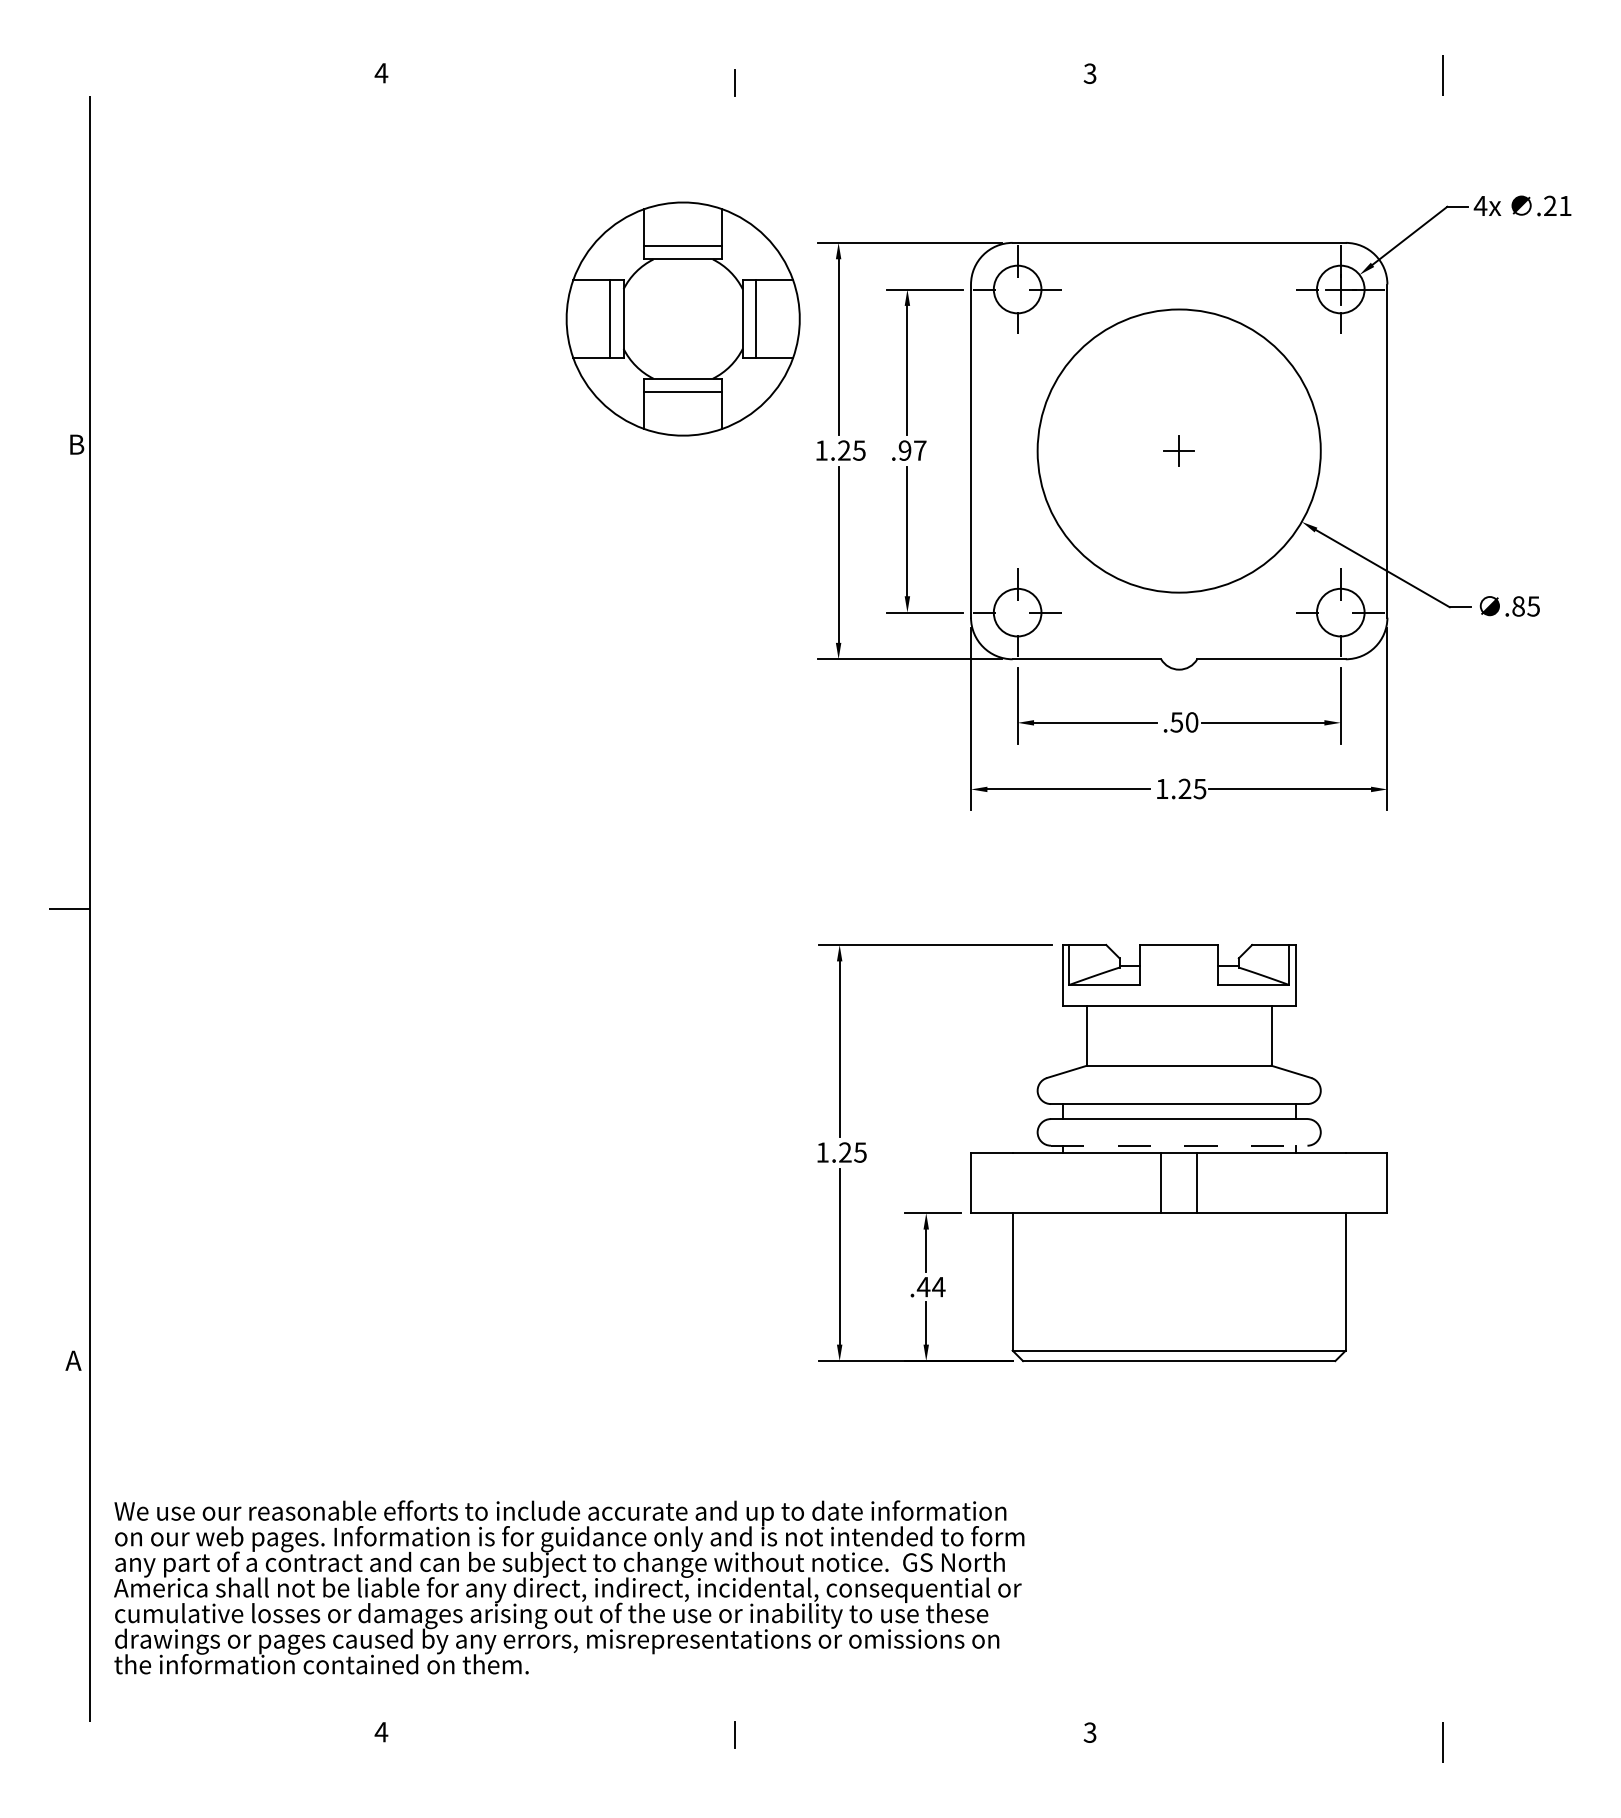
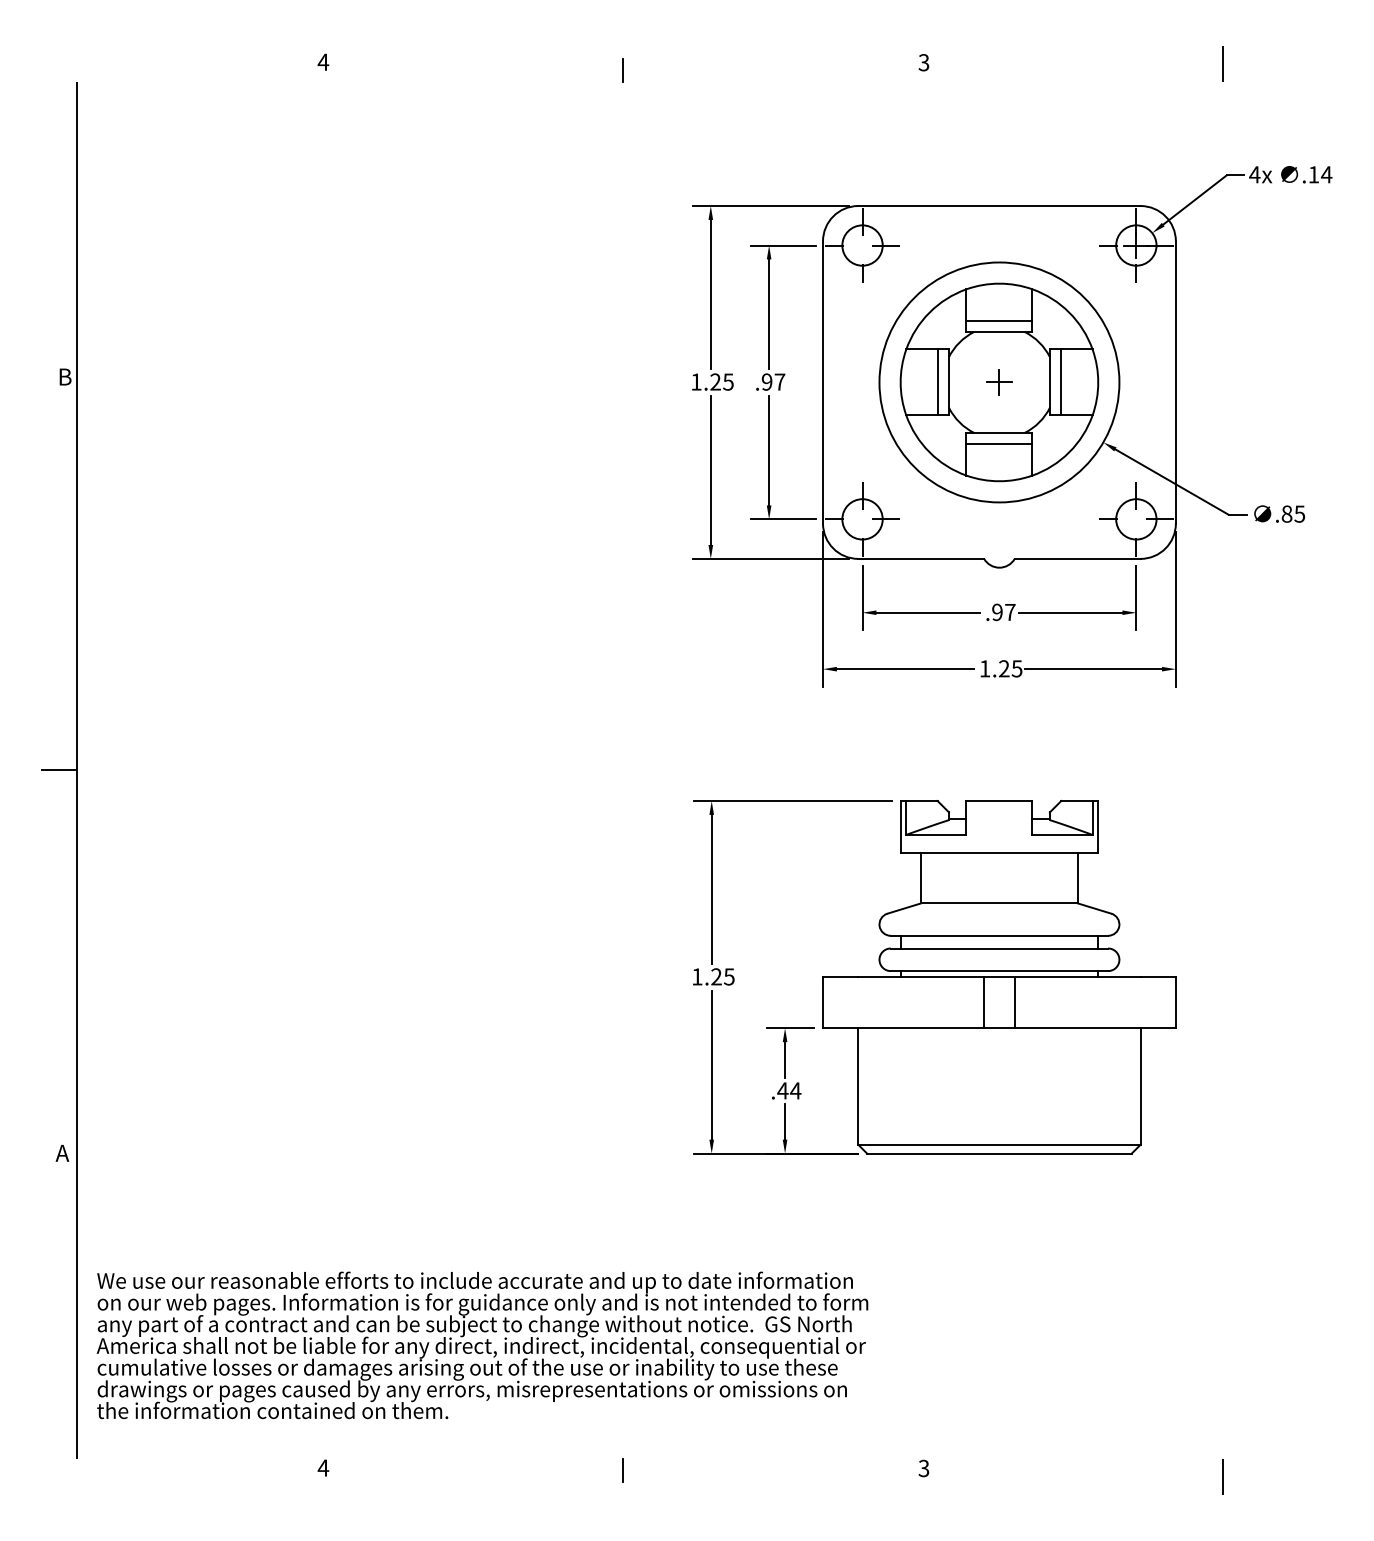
text: (1558, 205) -> (1320, 174), .21 -> .14
part: (682, 318) -> (998, 381), moved
text: (1184, 722) -> (1003, 612), .50 -> .97
line: (1179, 1145) -> (999, 970), dashed -> solid

